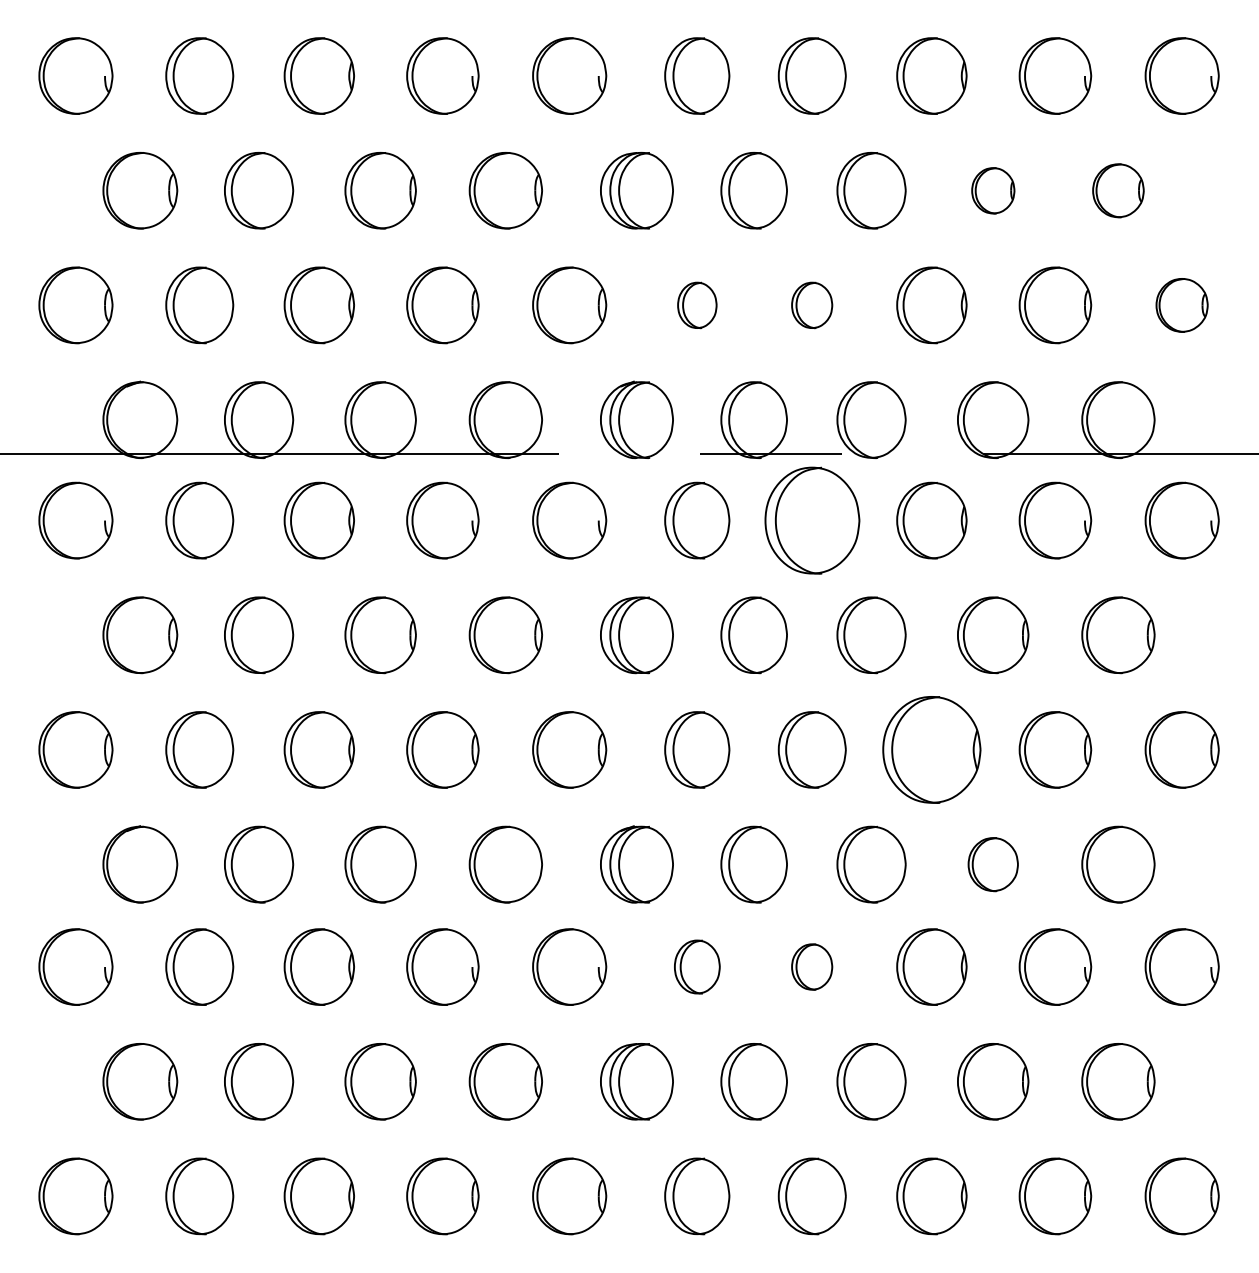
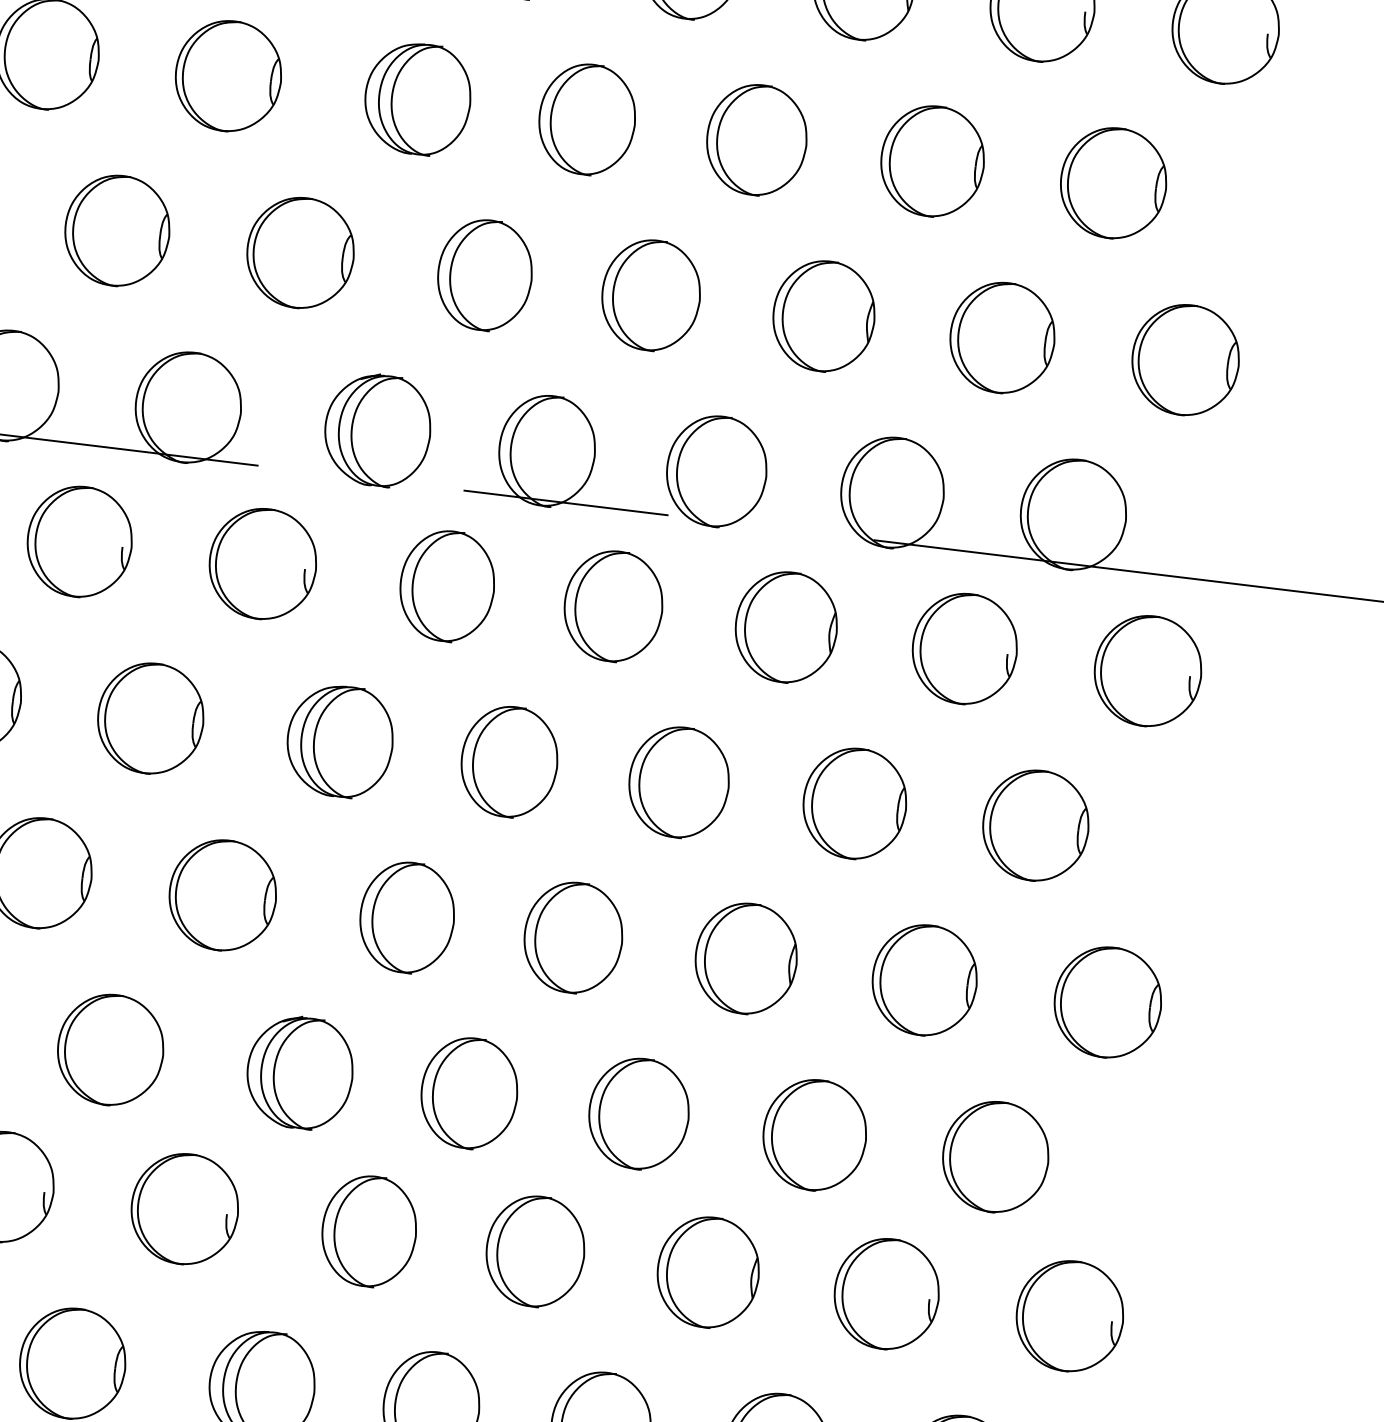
part: (993, 190) -> (933, 161), size x1.67
part: (1118, 190) -> (1113, 182), size x1.43
part: (697, 305) -> (485, 275), size x1.67
part: (811, 305) -> (650, 295), size x1.67
part: (1181, 305) -> (1184, 360), size x1.43
part: (811, 520) -> (612, 606), size x0.71
part: (931, 749) -> (745, 958), size x0.71
part: (993, 864) -> (815, 1135), size x1.43
part: (697, 966) -> (369, 1230), size x1.43
part: (811, 966) -> (534, 1250), size x1.67

